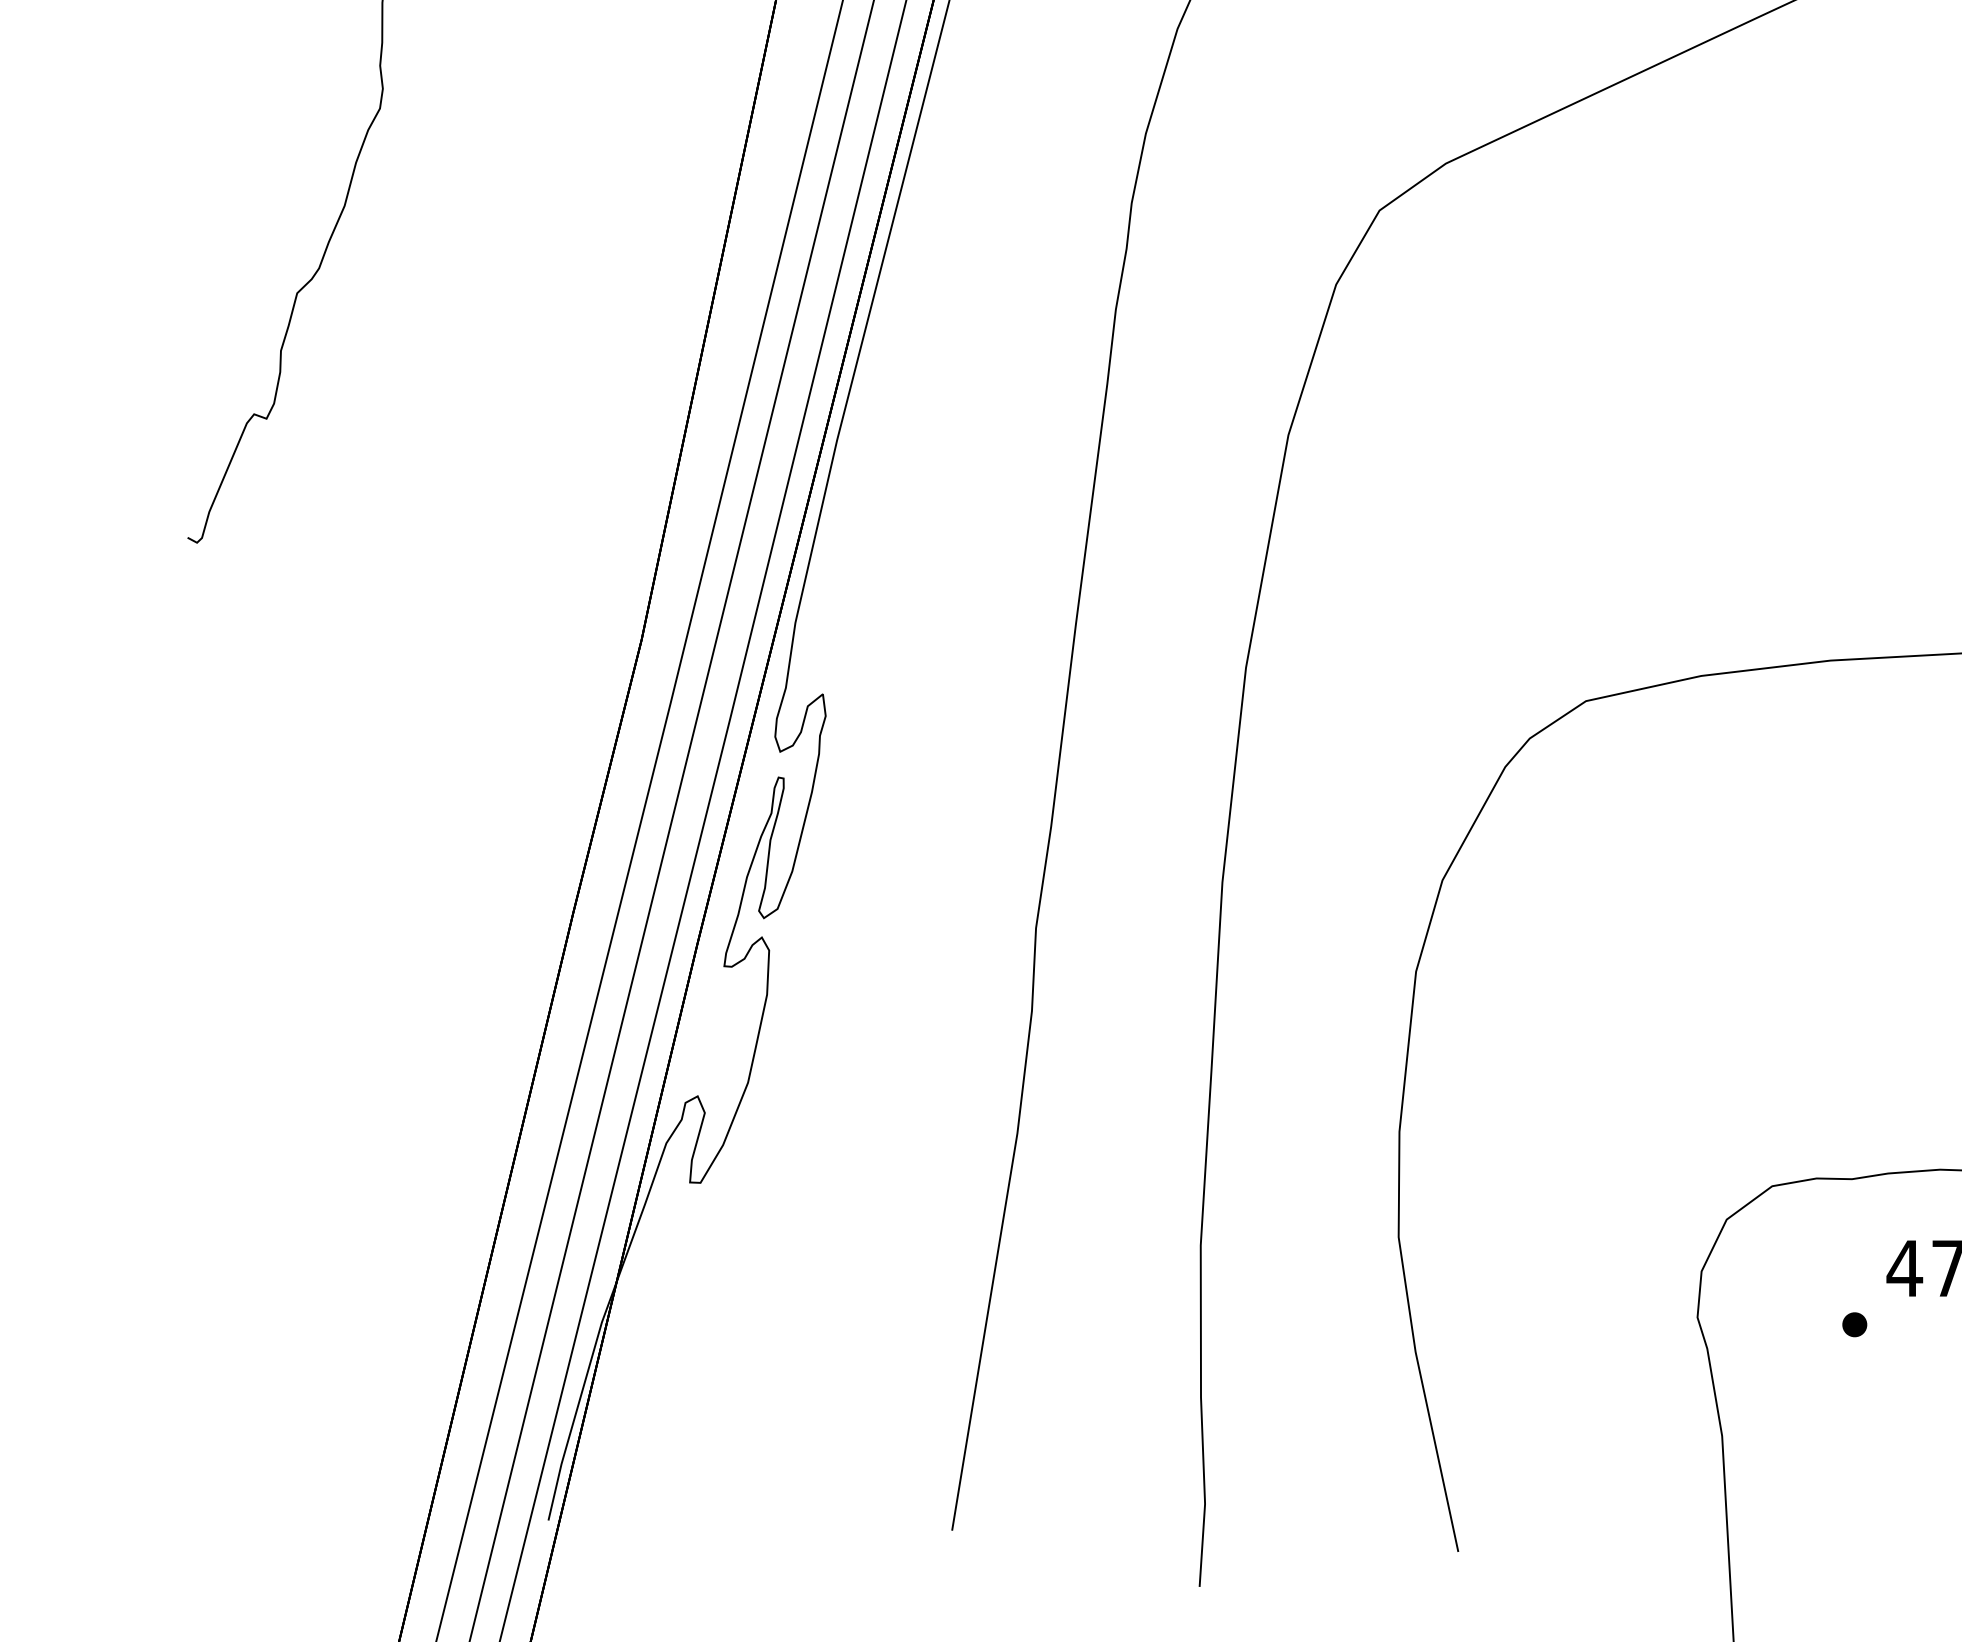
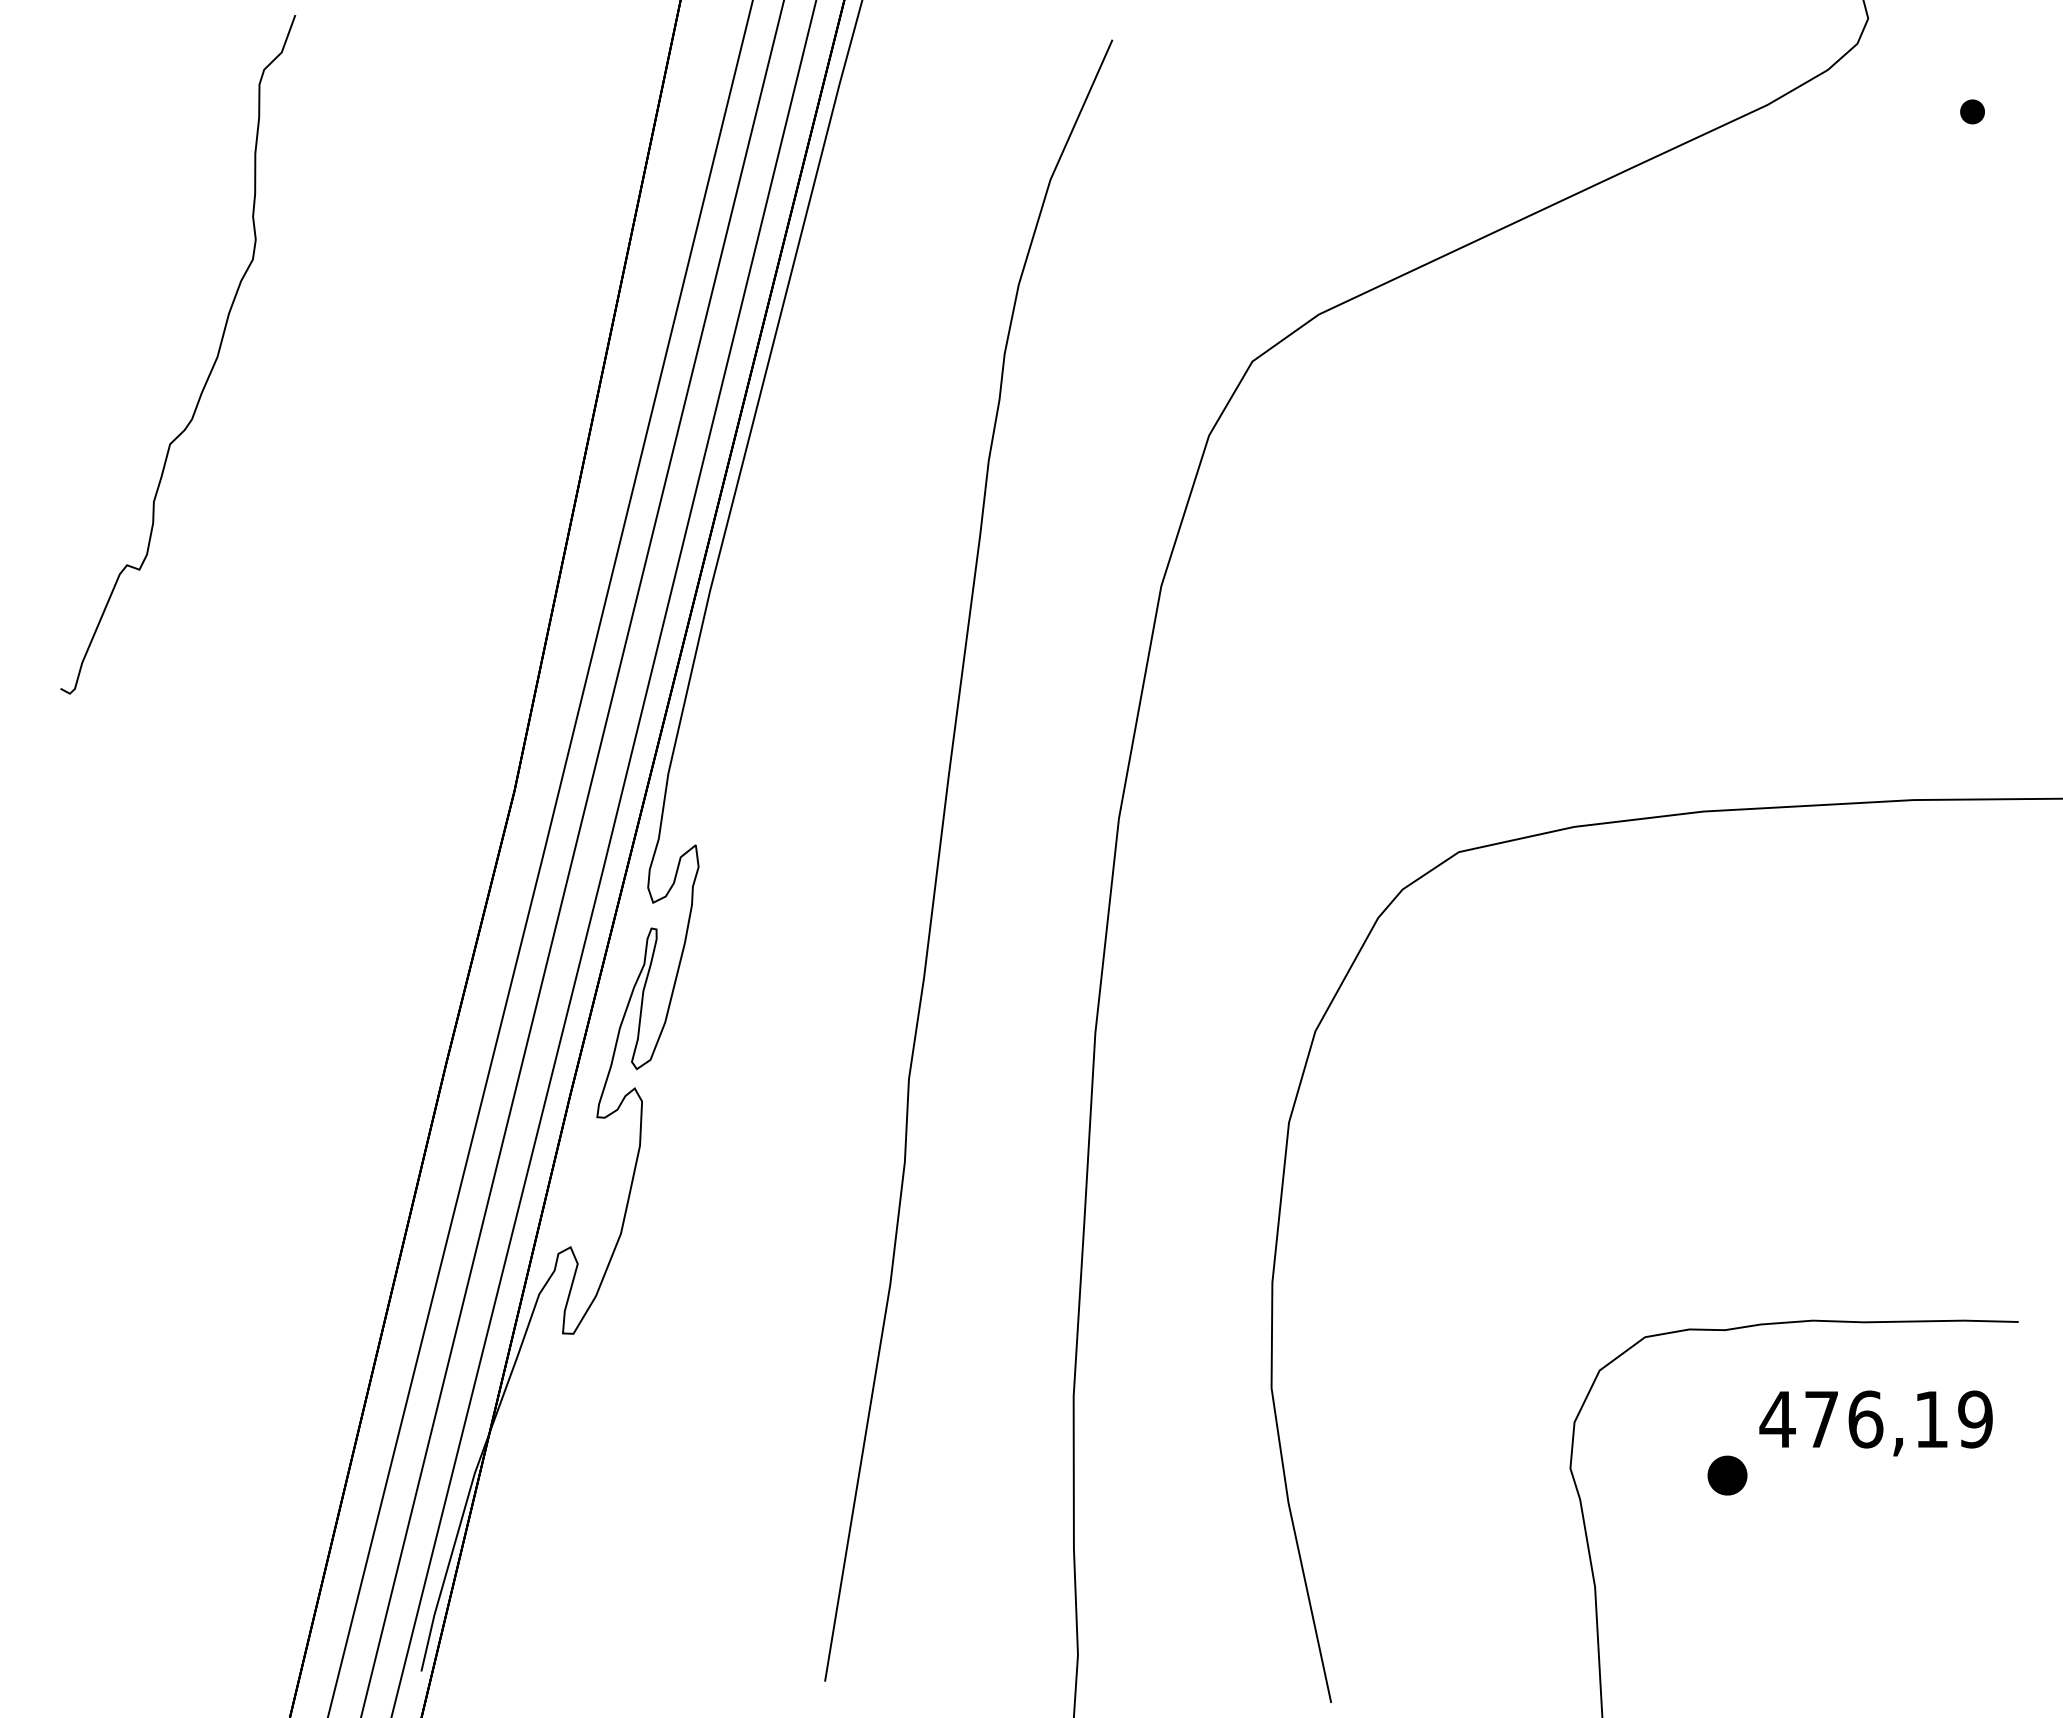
part: (1854, 1324) -> (1727, 1475), size x1.6

